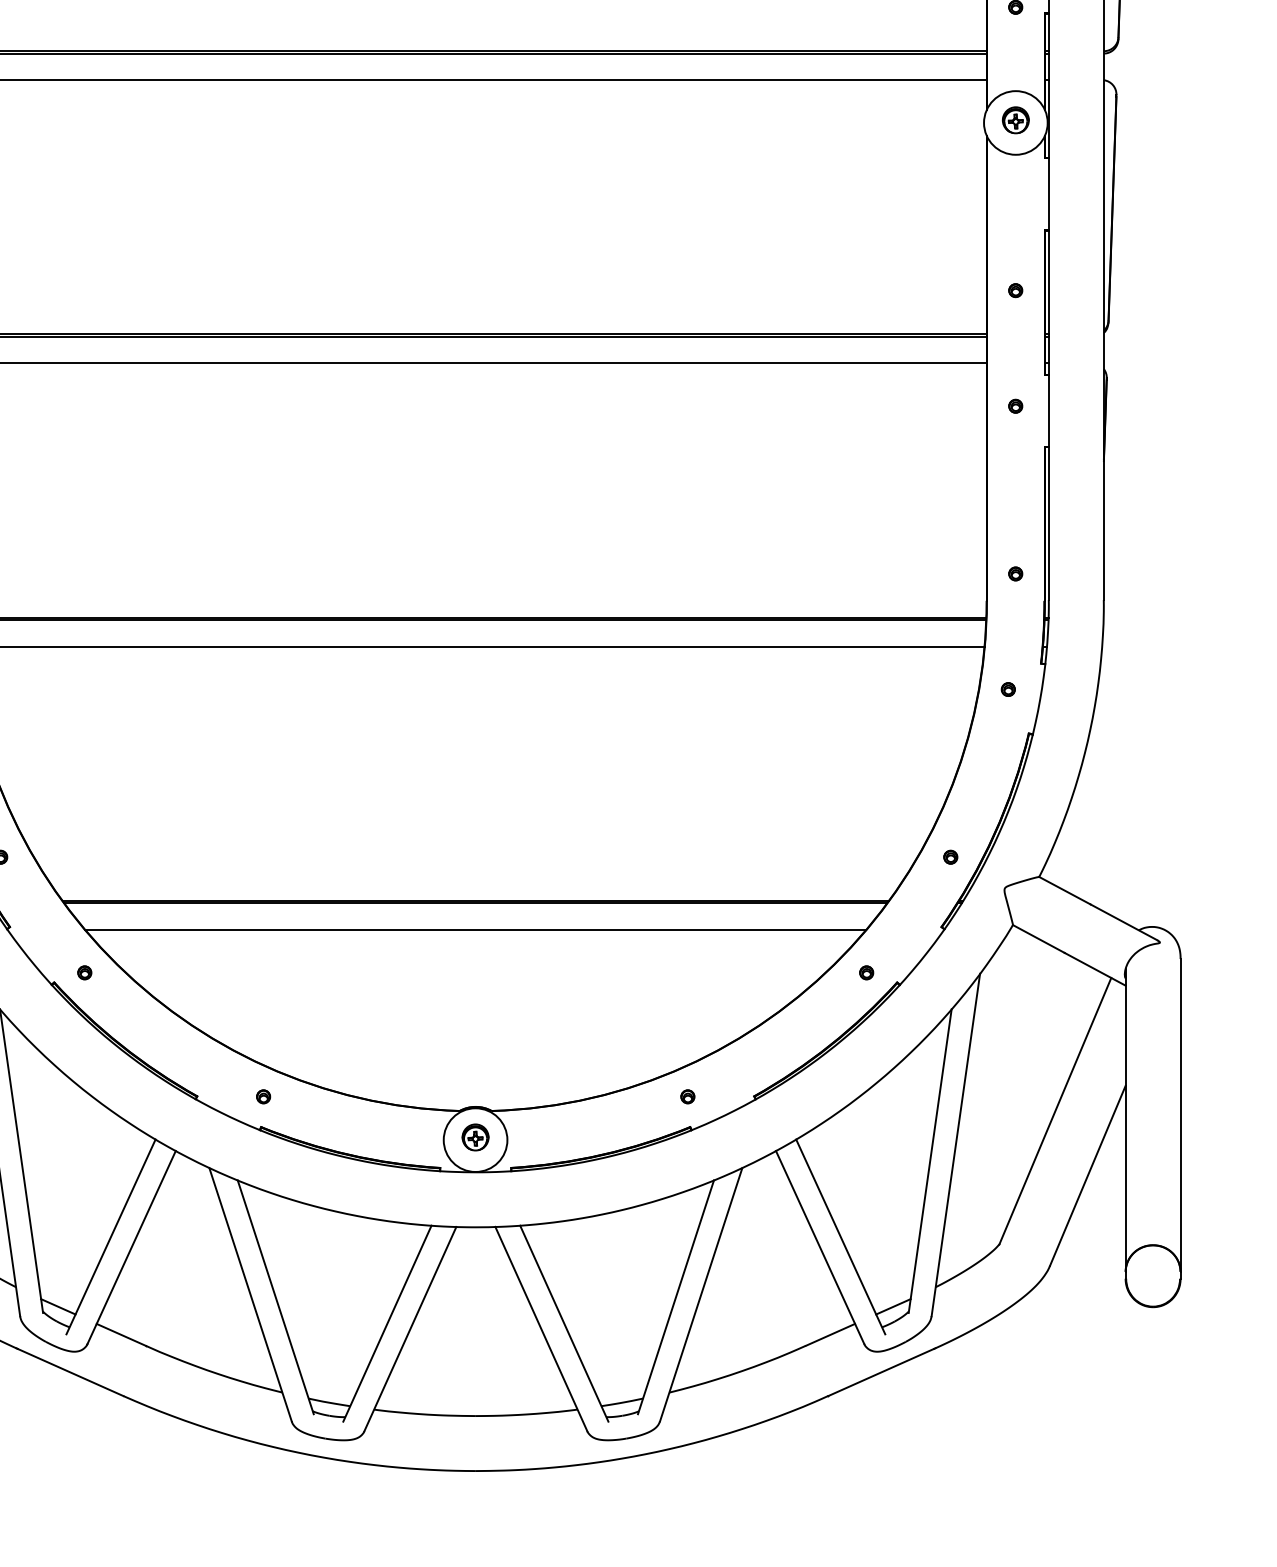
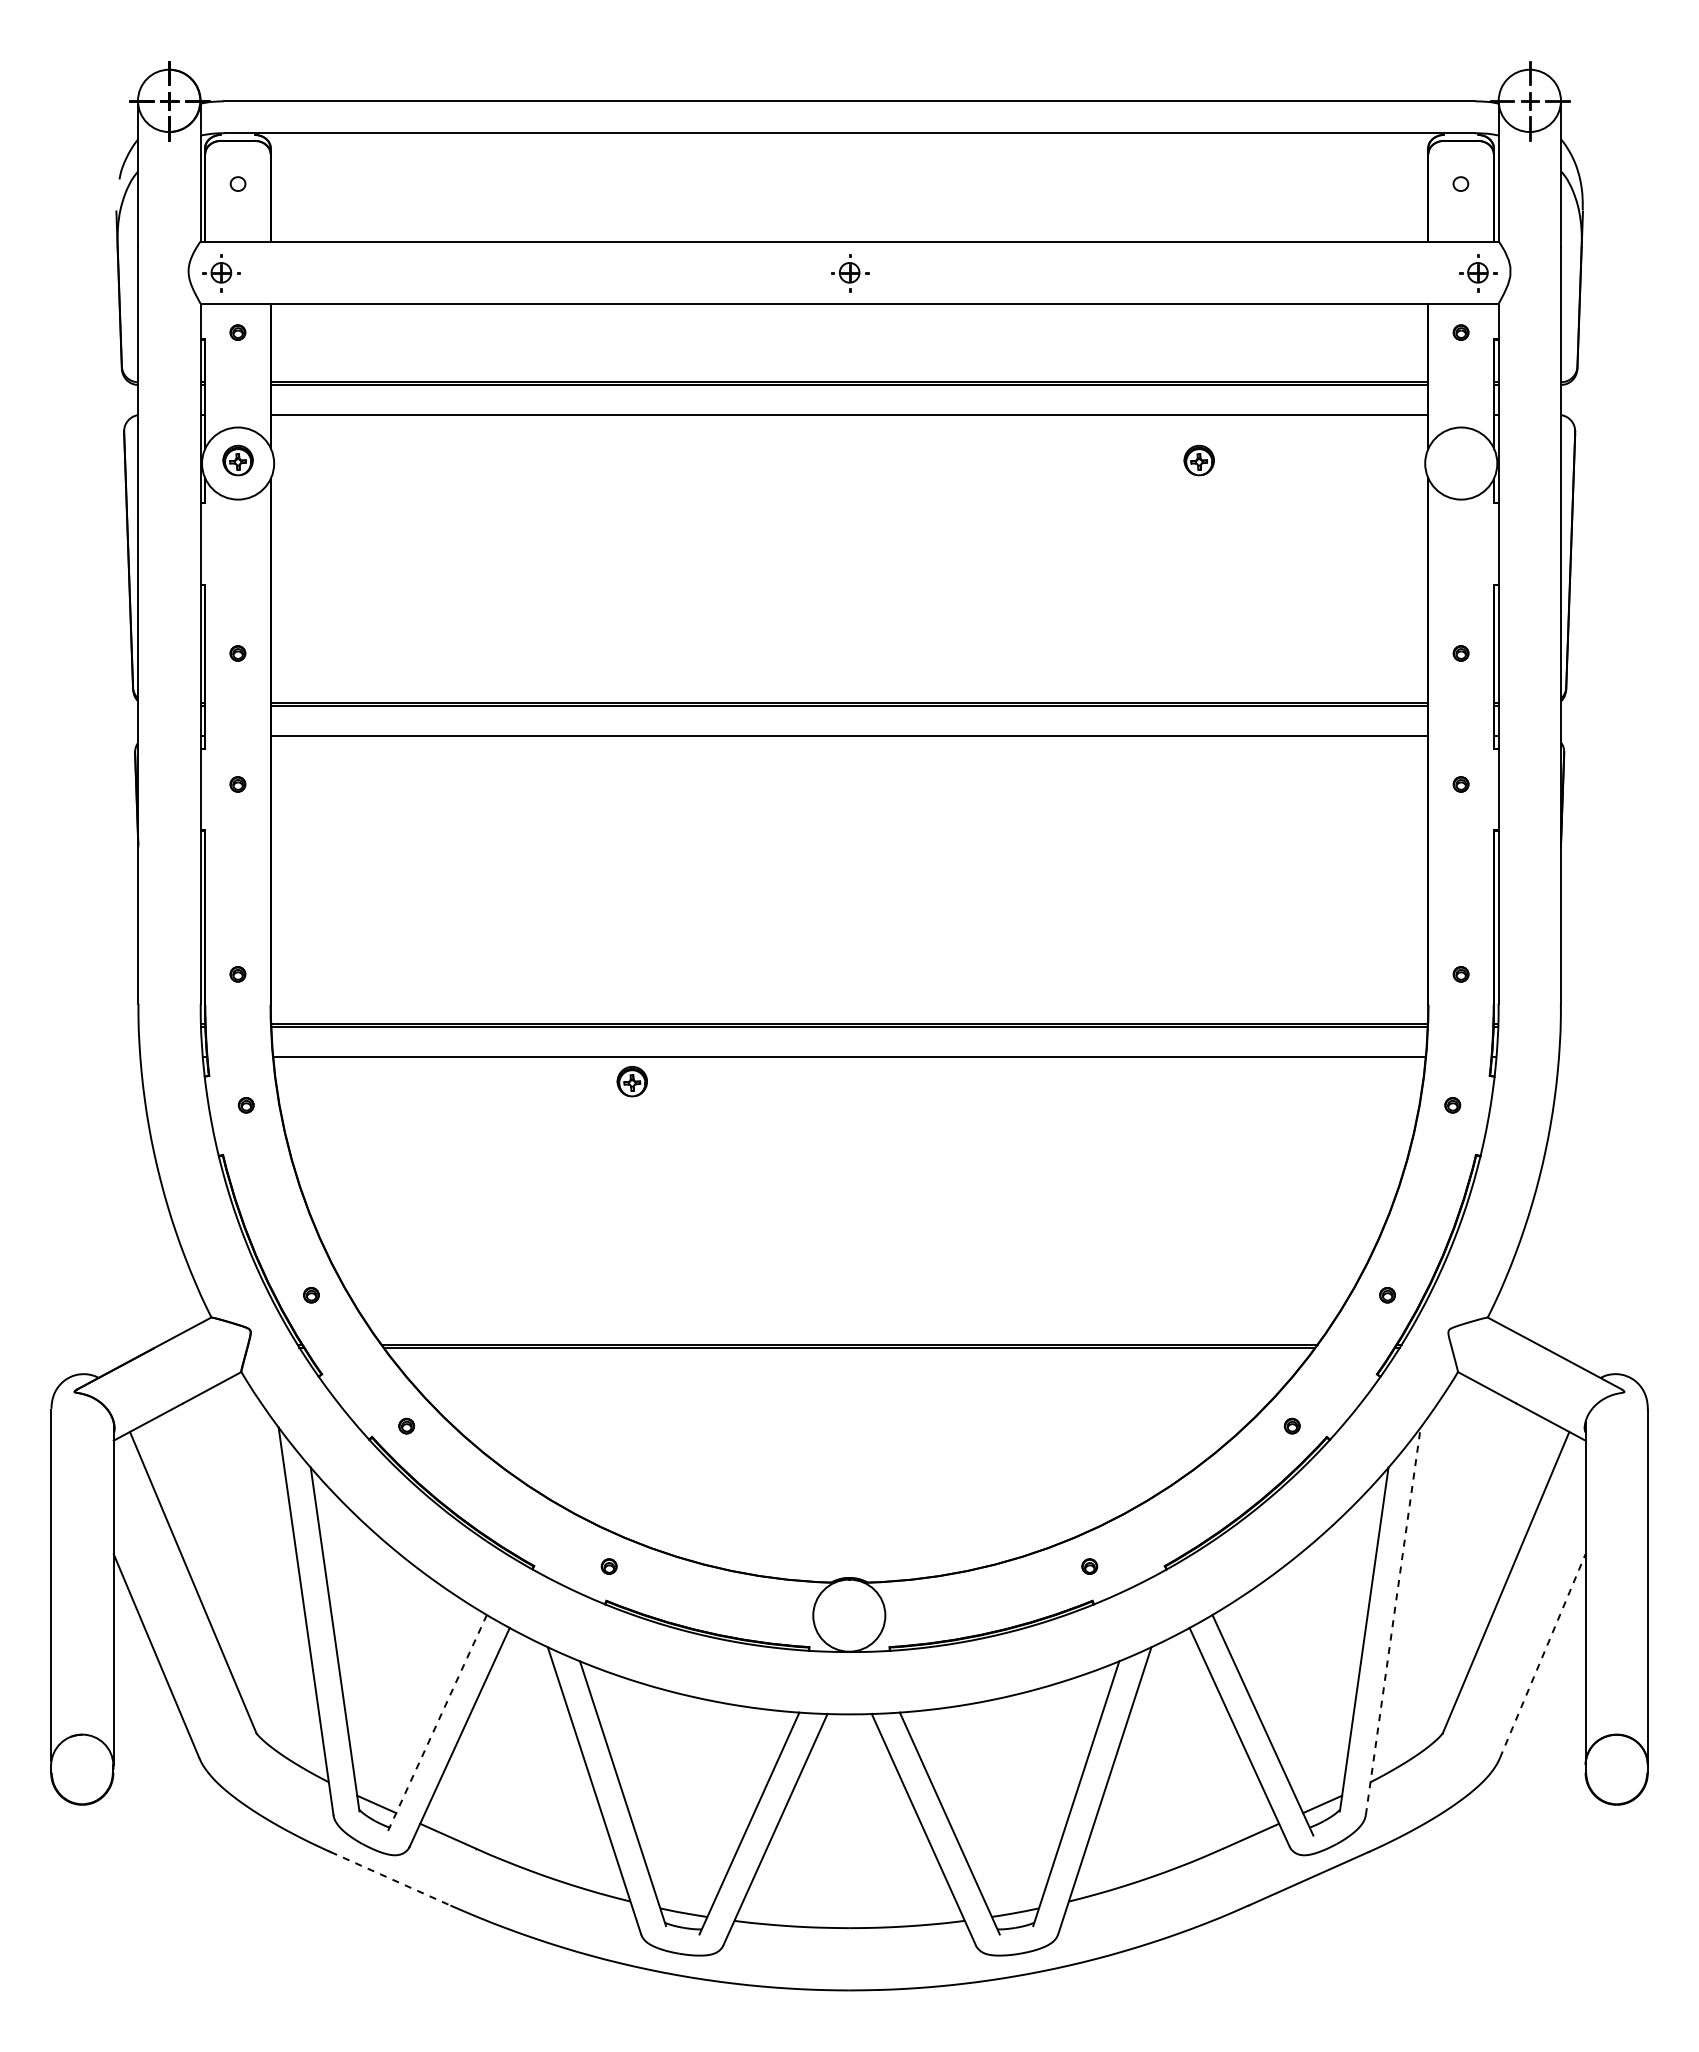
part: (1015, 120) -> (1198, 460), moved
line: (475, 929) -> (849, 1377), removed
part: (474, 1137) -> (631, 1081), moved
line: (956, 1145) -> (1393, 1621), solid -> dashed
line: (1087, 1175) -> (1542, 1655), solid -> dashed
line: (111, 1237) -> (436, 1725), solid -> dashed
line: (70, 1372) -> (390, 1878), solid -> dashed

